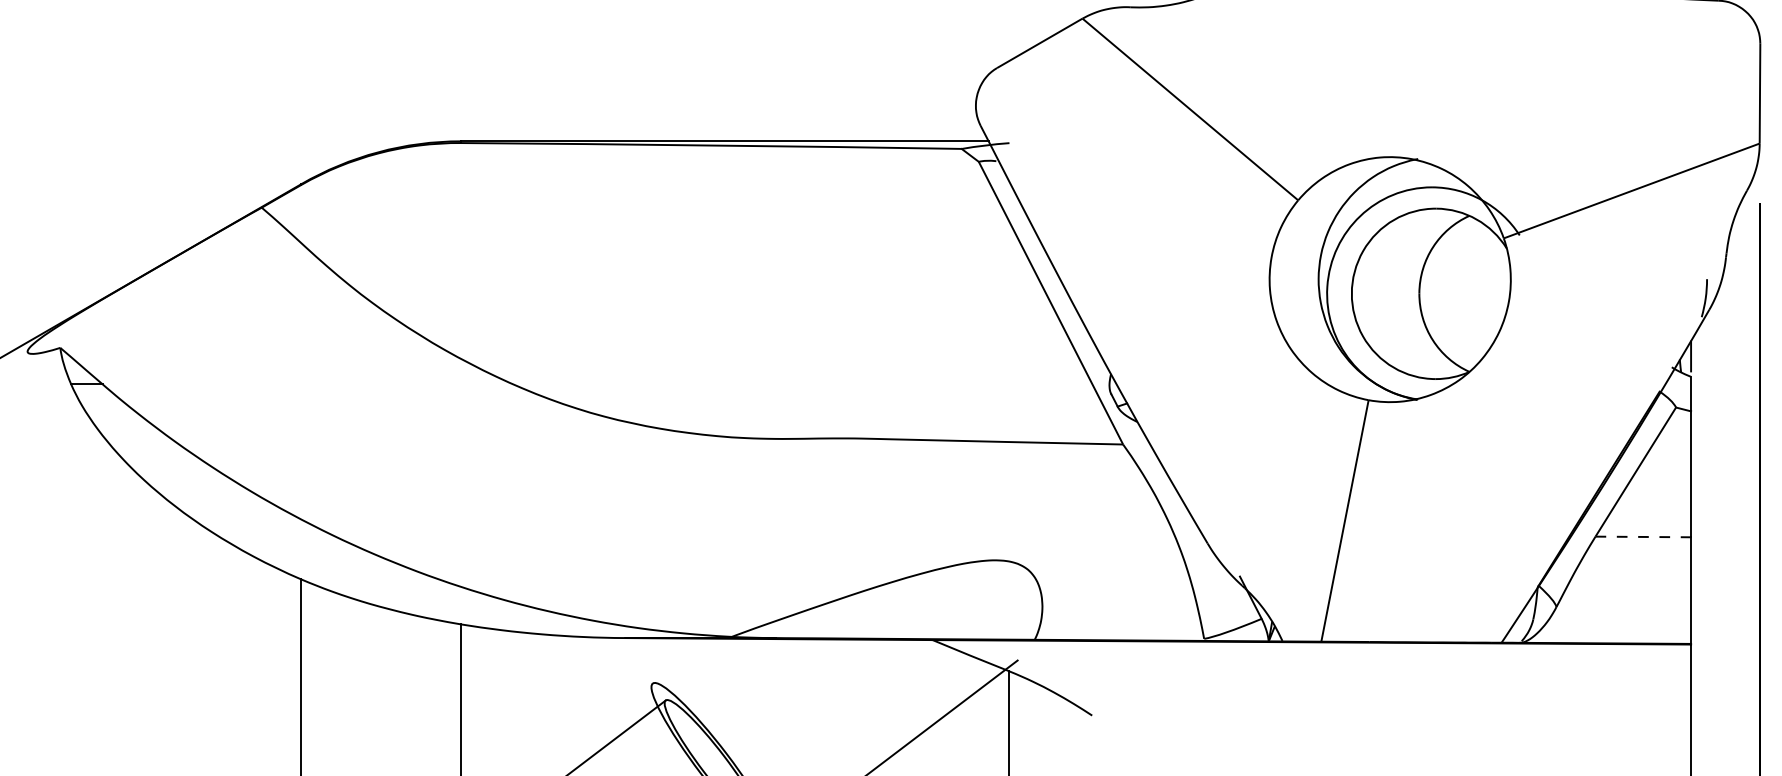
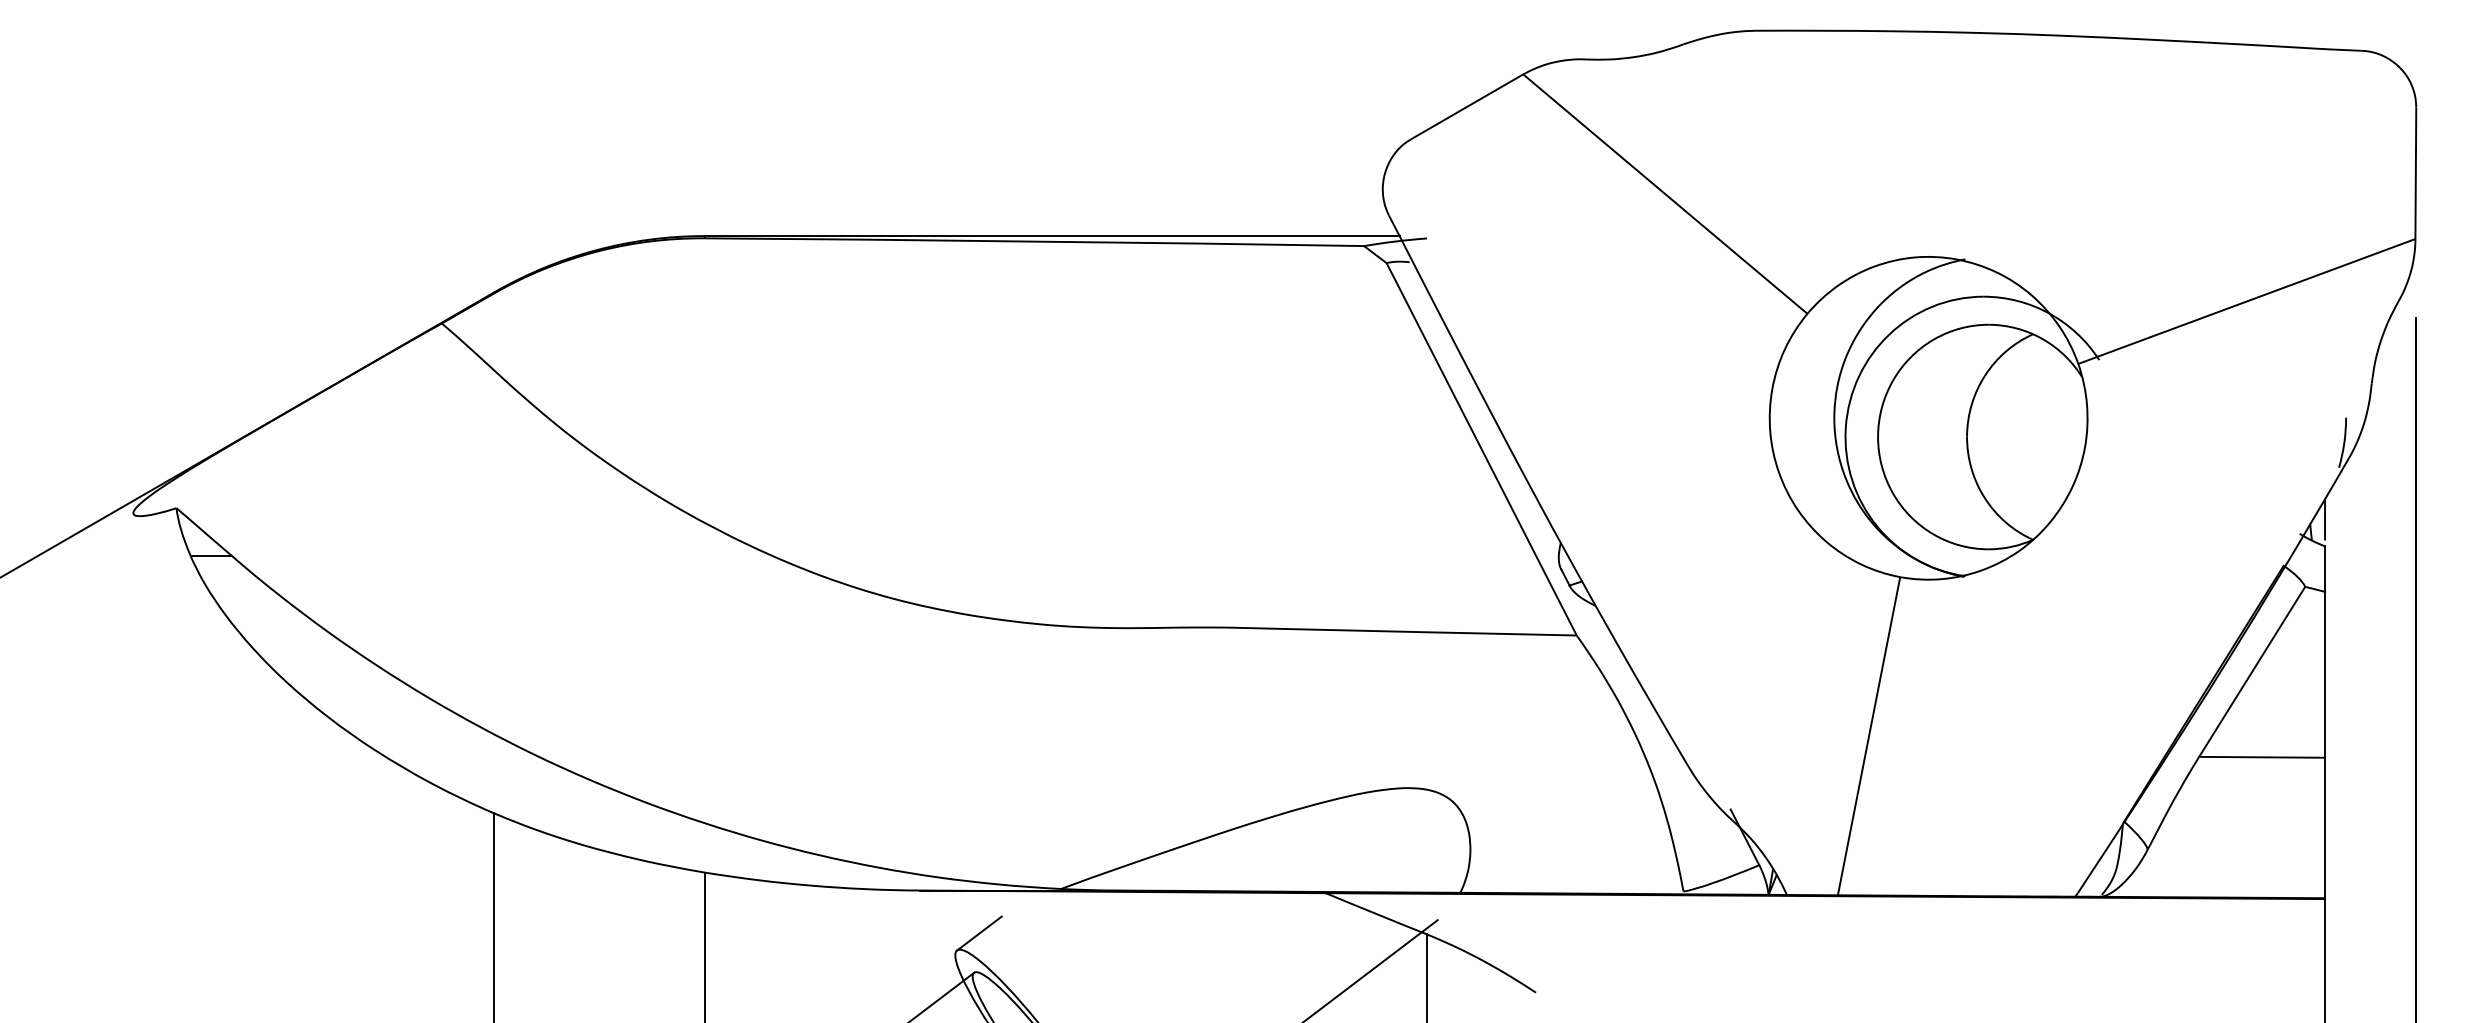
line: (1643, 537) -> (2262, 757), dashed -> solid
line: (669, 670) -> (979, 933), added

